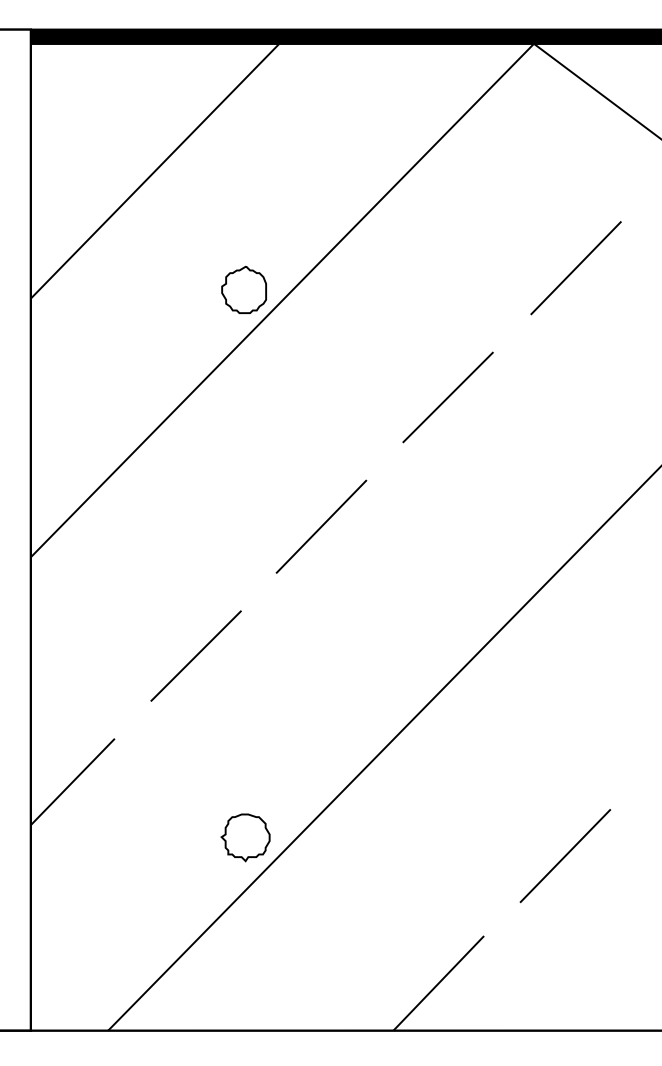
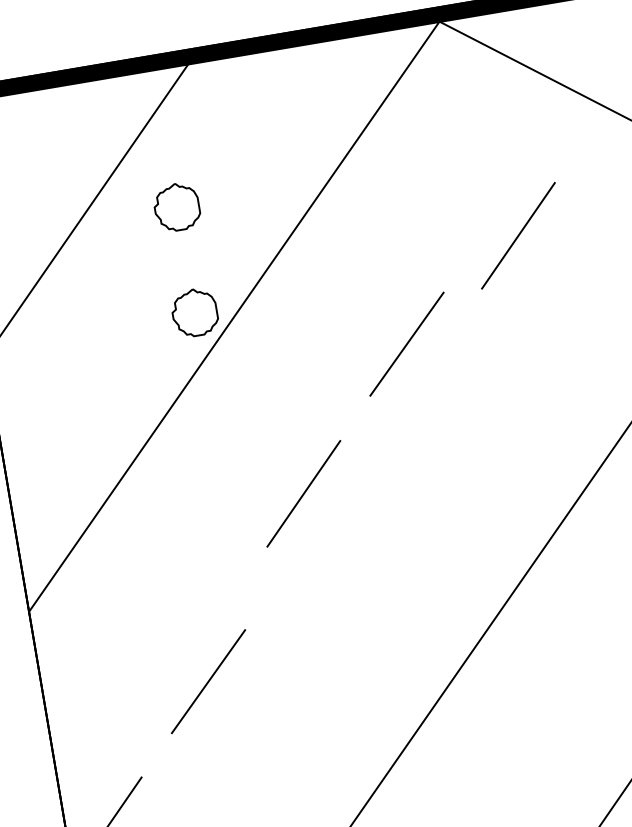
part: (243, 182) -> (176, 206), added
line: (447, 397) -> (406, 344), moved
line: (321, 526) -> (303, 493), moved

